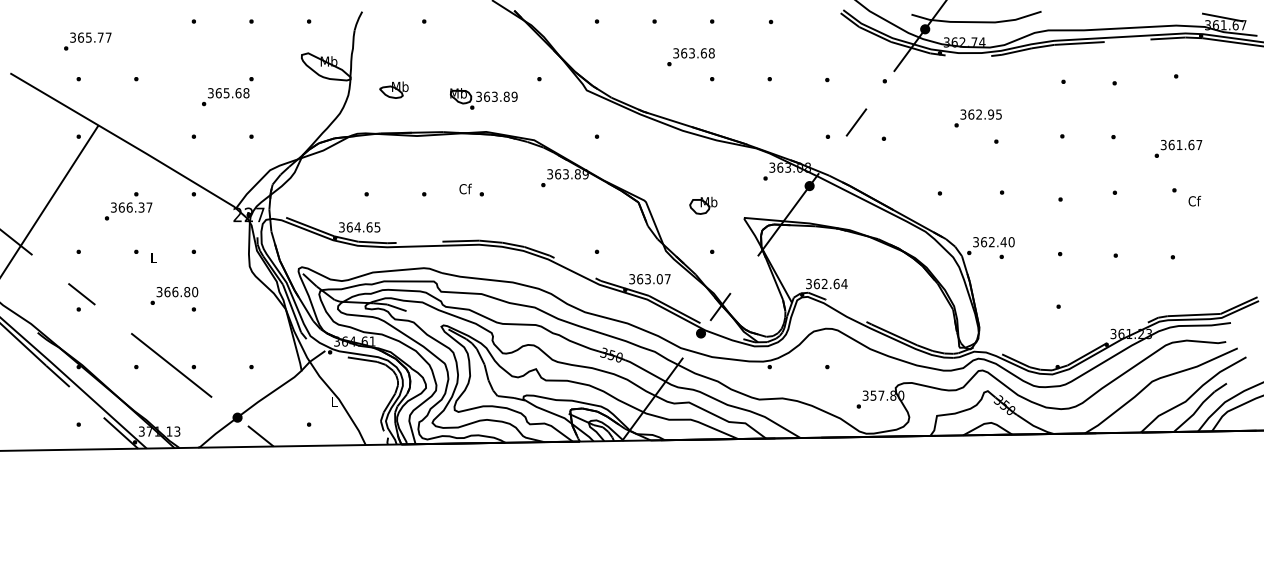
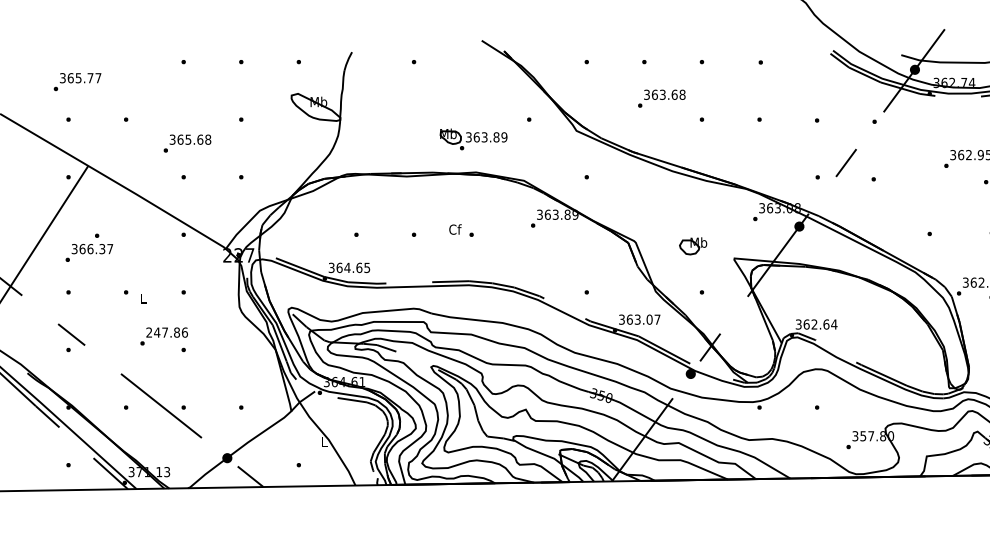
text: (690, 57) -> (661, 99), moved
part: (393, 89) -> (383, 130), removed
text: (225, 97) -> (187, 144), moved
text: (128, 206) -> (89, 248), moved
text: (177, 292) -> (167, 333), 366.80 -> 247.86

